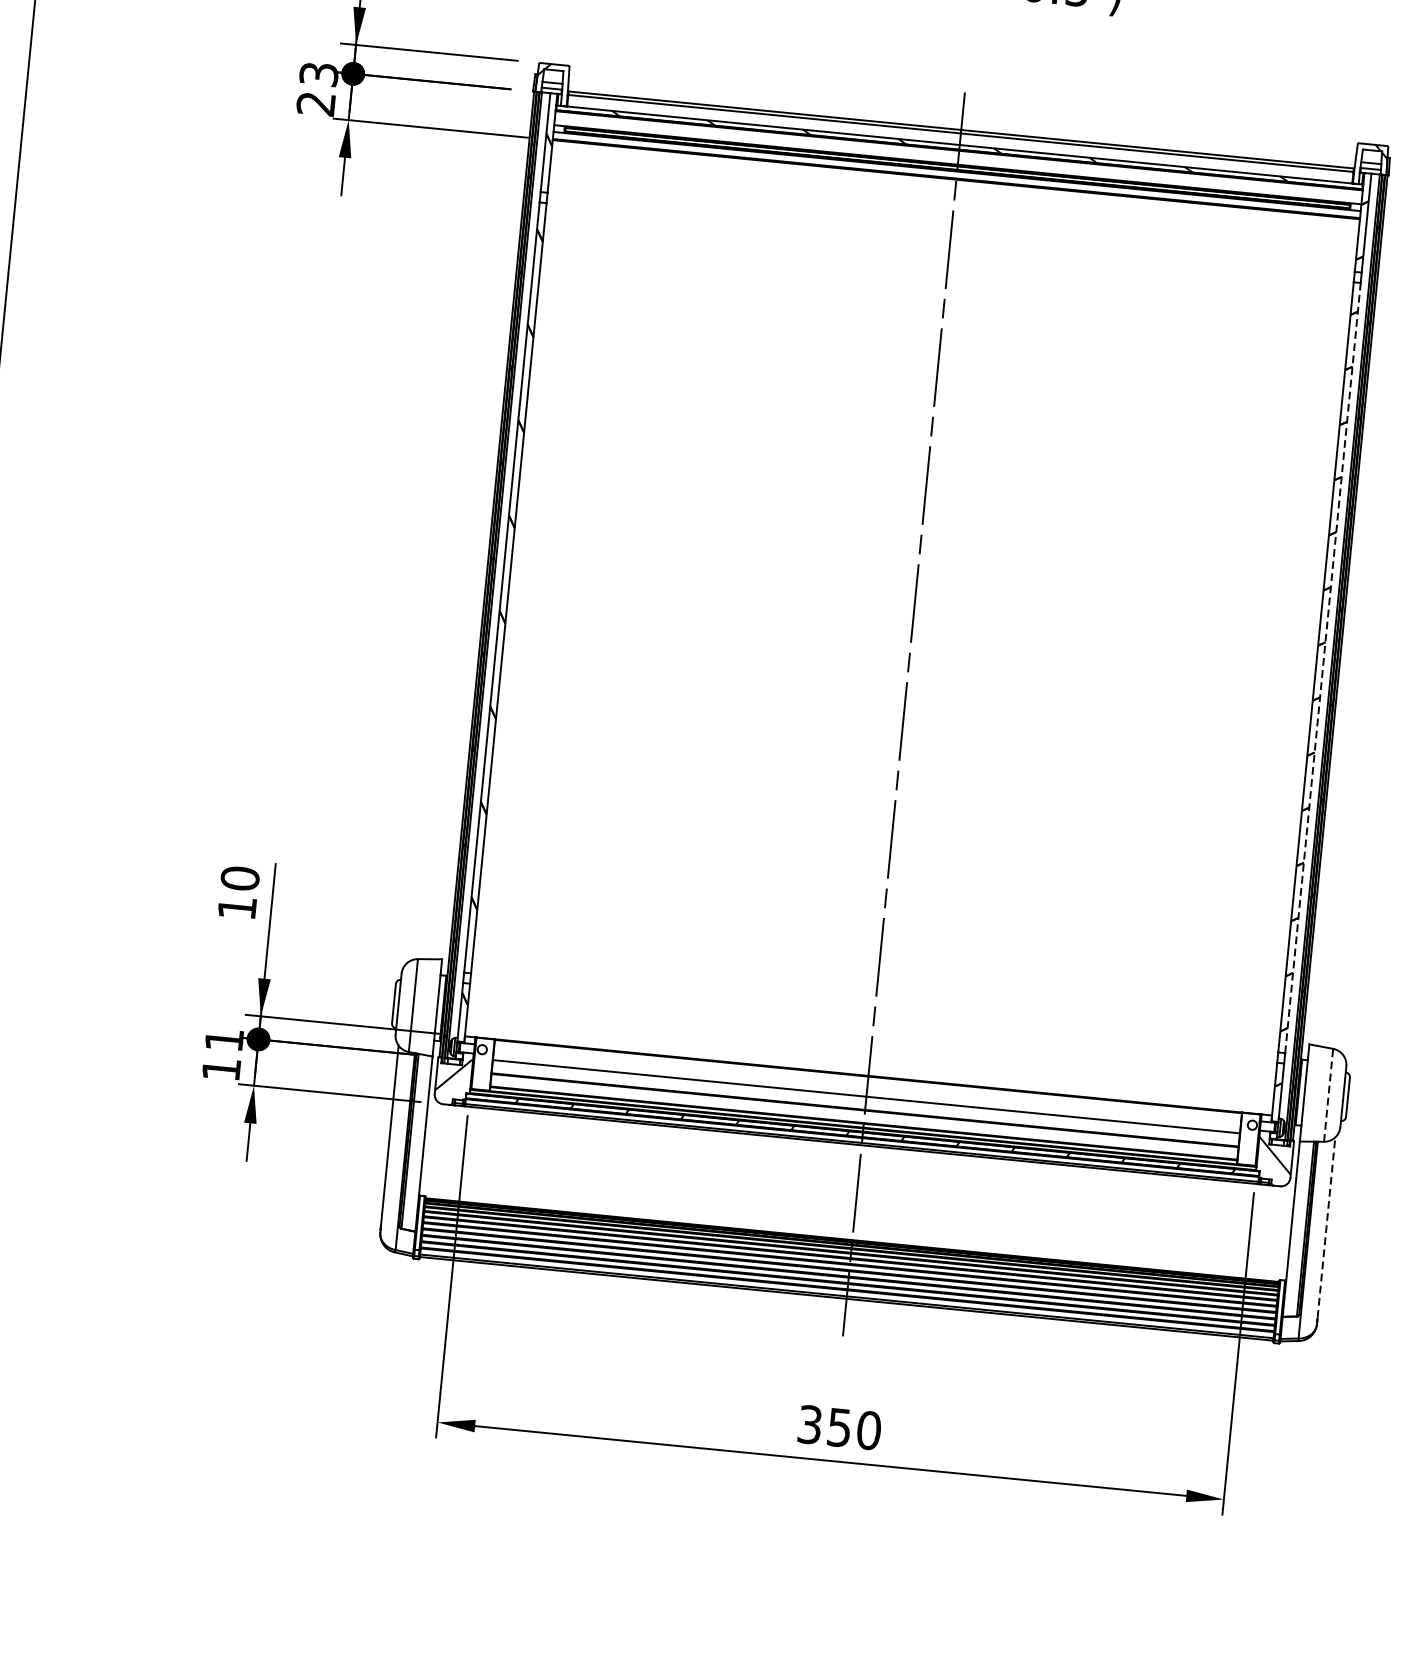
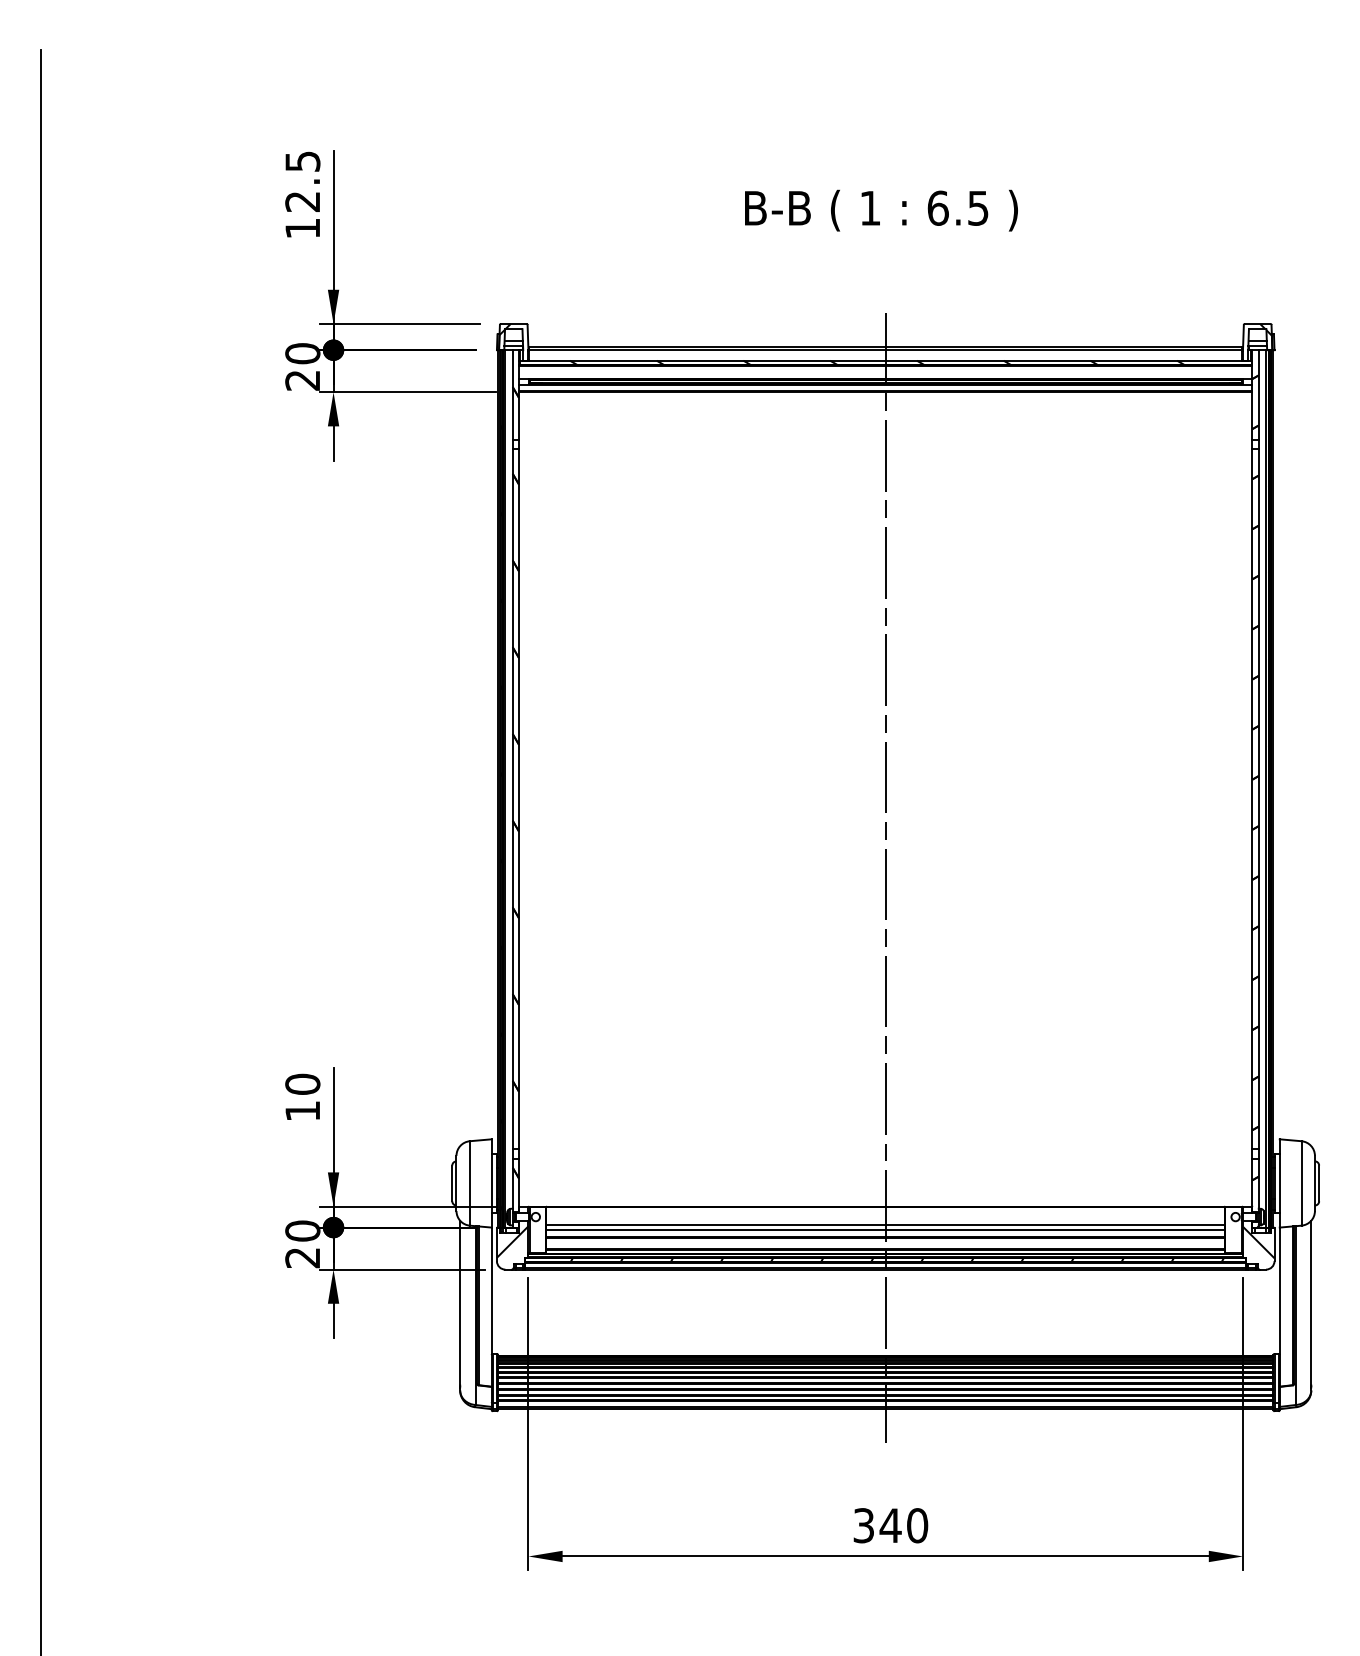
text: (318, 74) -> (302, 353), 23 -> 20
line: (1322, 668) -> (1258, 799), dashed -> solid
text: (222, 1054) -> (302, 1244), 11 -> 20
line: (1328, 1094) -> (1301, 1182), dashed -> solid
line: (865, 1101) -> (885, 1229), added
line: (1326, 1227) -> (1311, 1302), dashed -> solid
text: (839, 1427) -> (890, 1525), 350 -> 340

